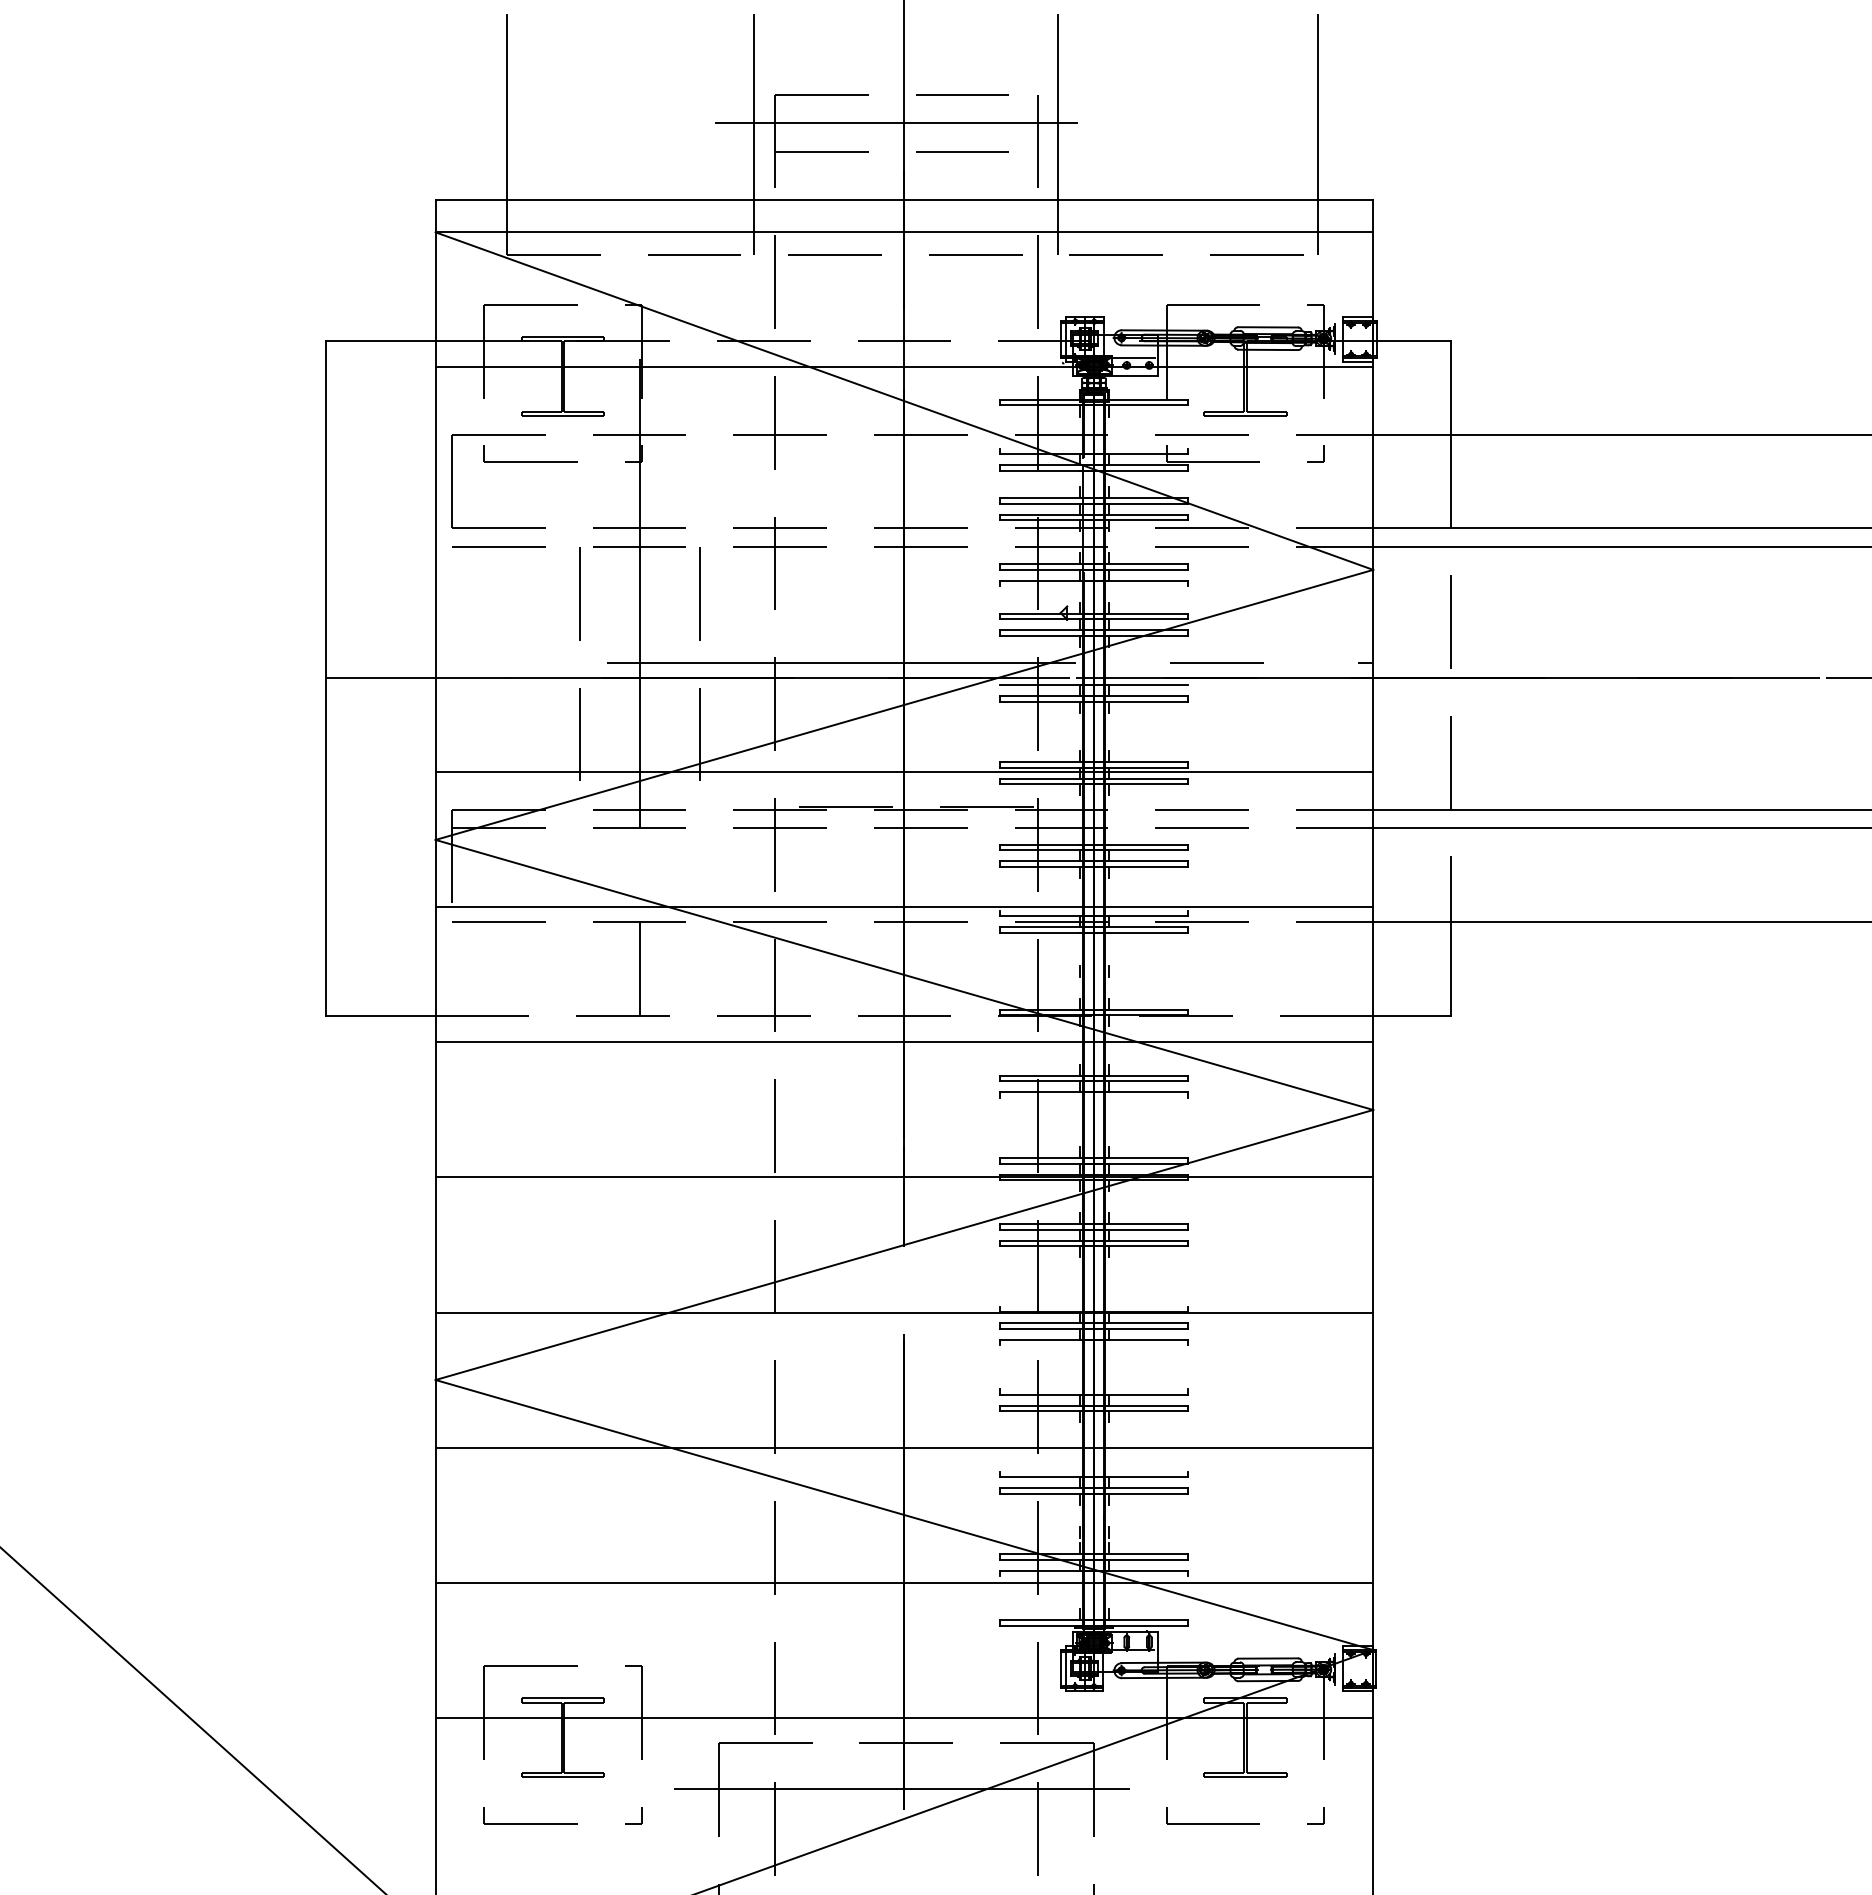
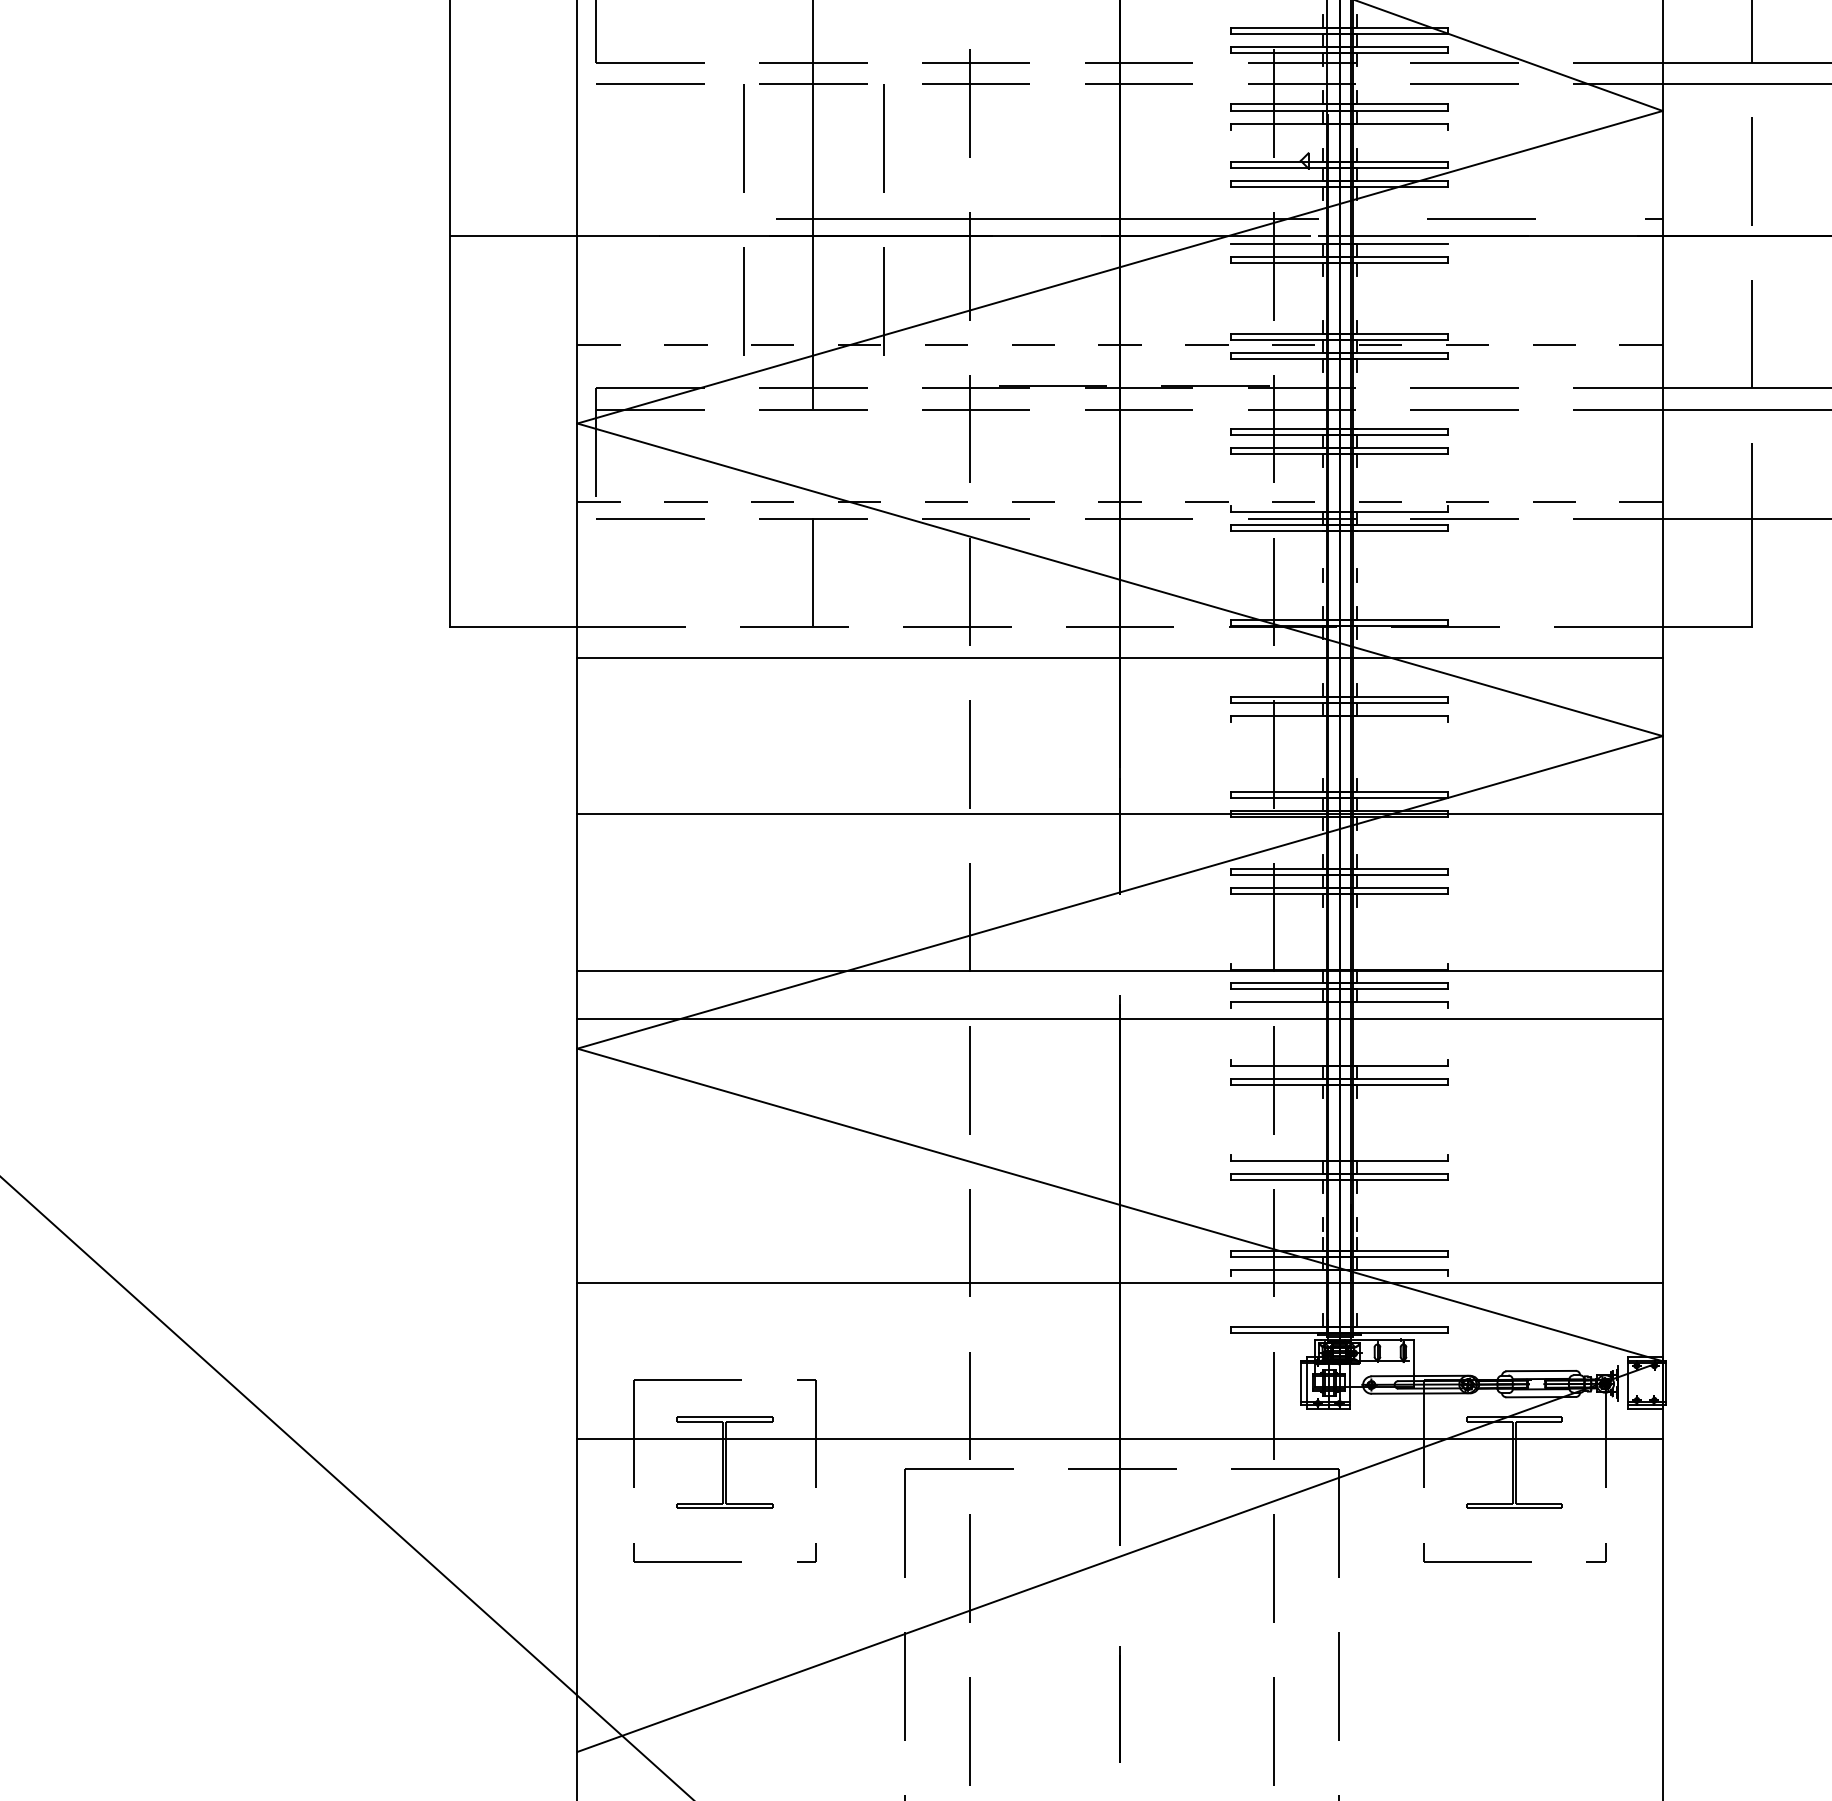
line: (904, 772) -> (1120, 345), solid -> dashed
line: (904, 907) -> (1120, 501), solid -> dashed
line: (904, 1447) -> (1120, 1019), moved
line: (902, 1789) -> (1117, 1522), removed

